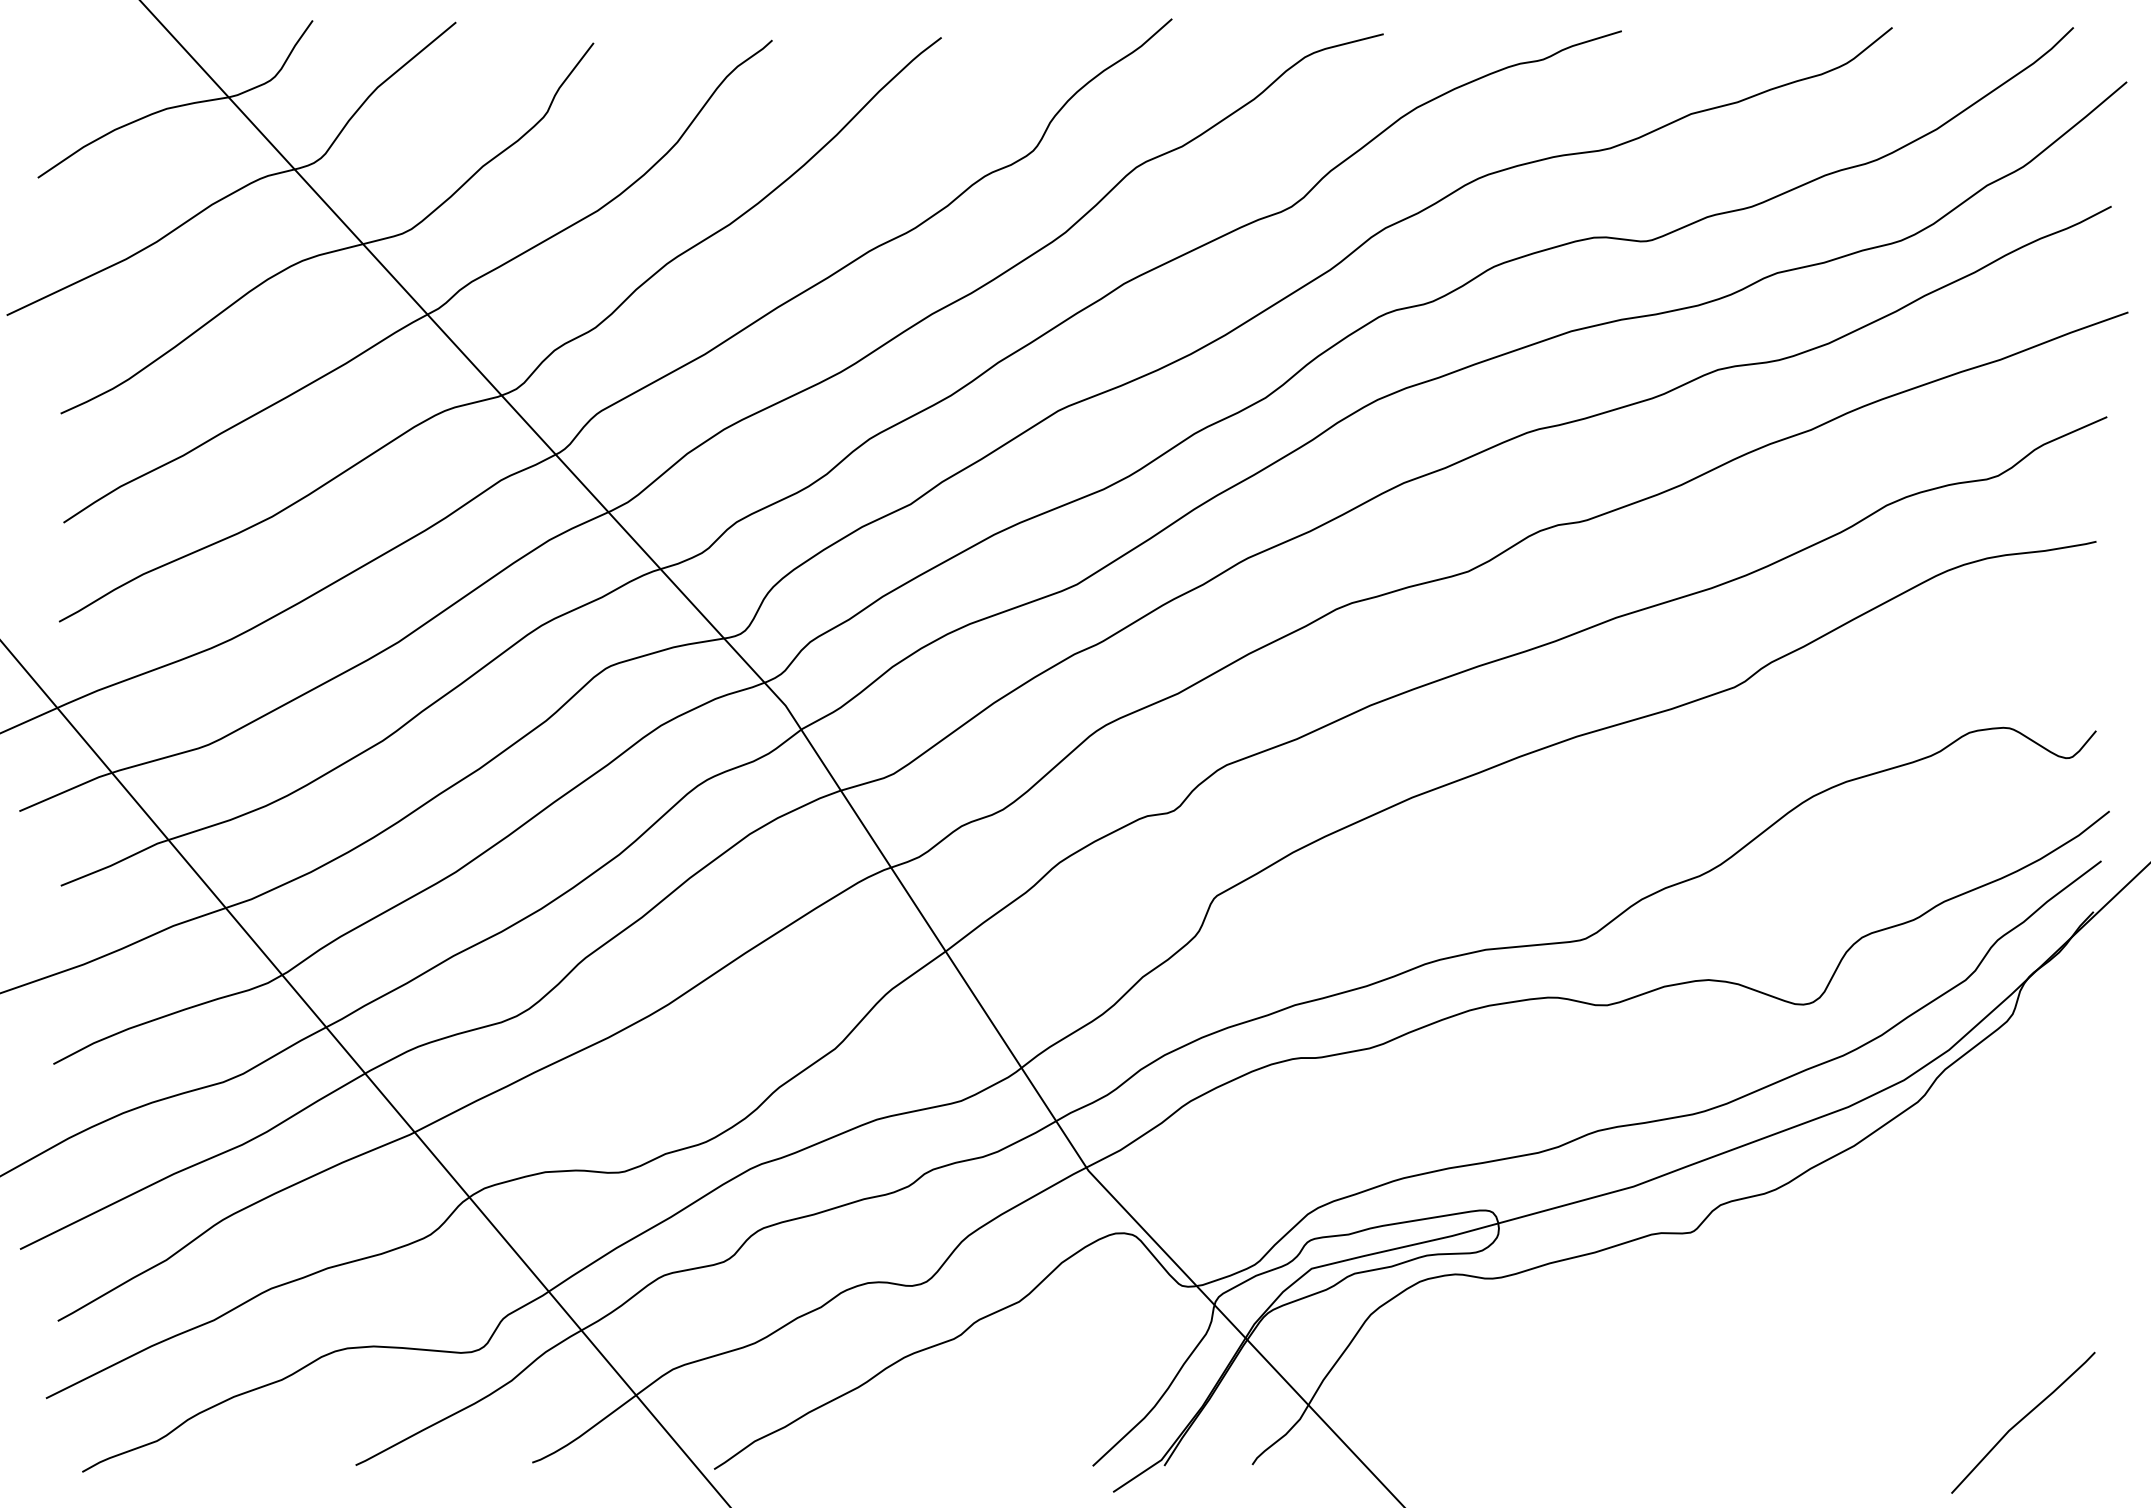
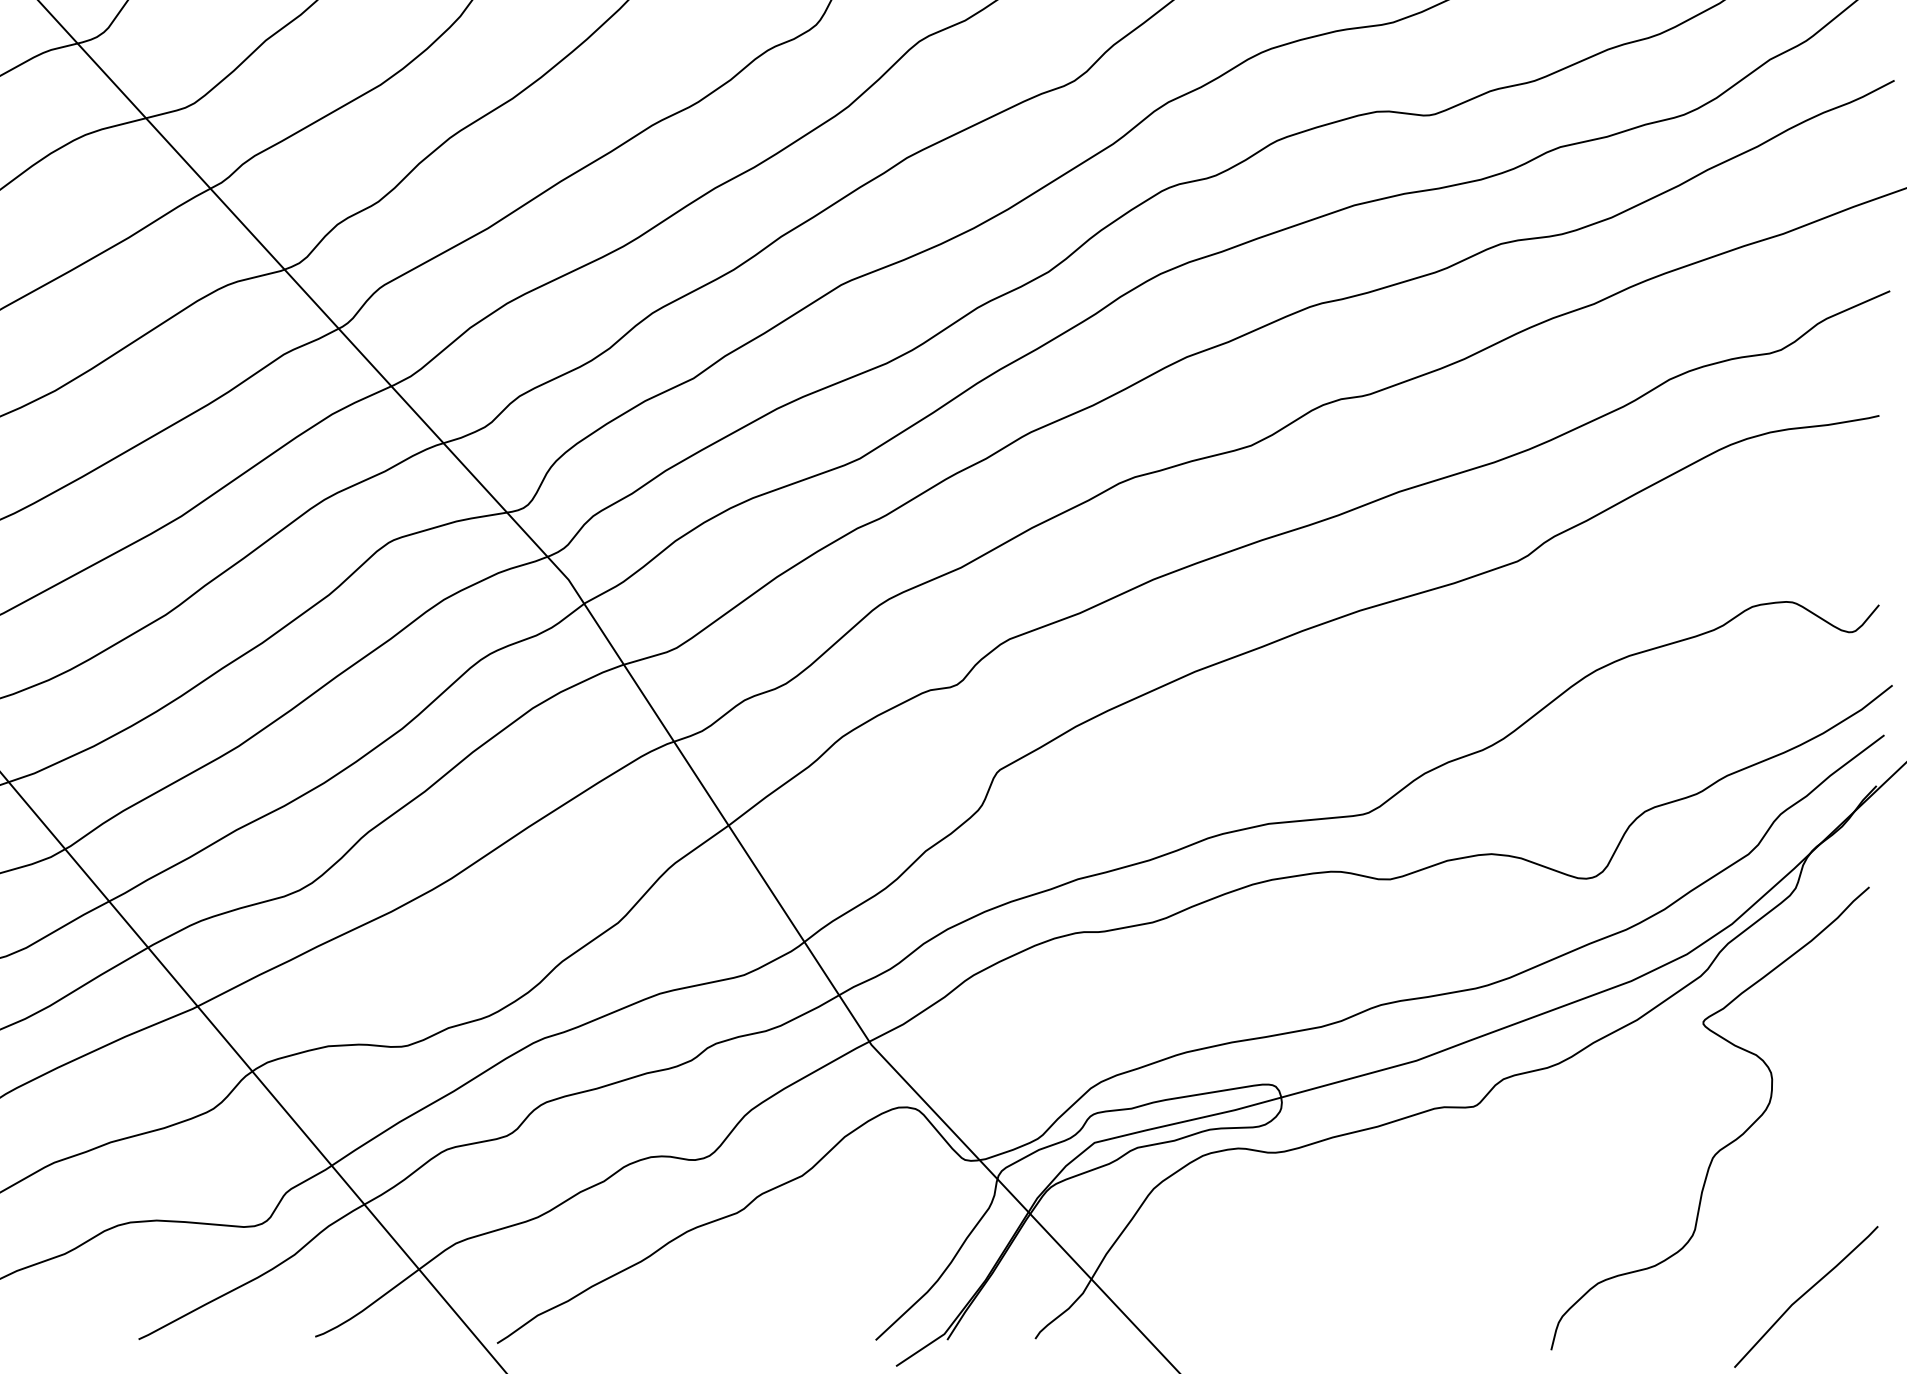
curve: (1943, 1270) -> (1726, 1144), added

